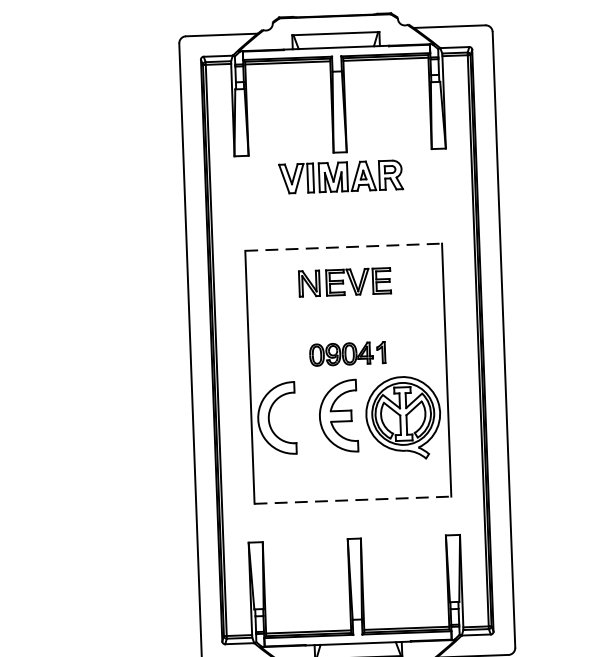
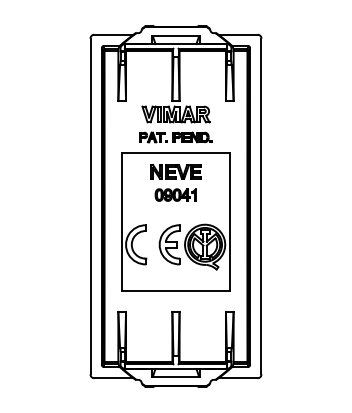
part: (341, 219) -> (175, 137), added
line: (344, 246) -> (176, 152), dashed -> solid
part: (346, 352) -> (175, 194), moved
line: (353, 499) -> (176, 290), dashed -> solid

